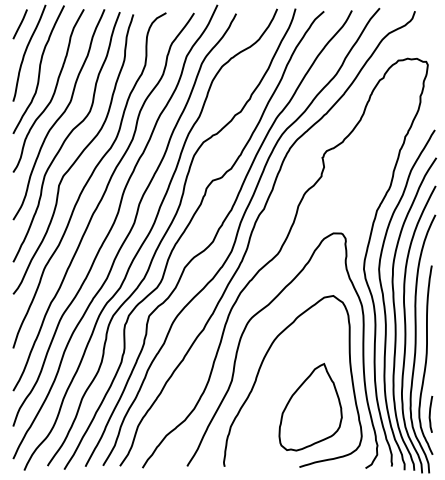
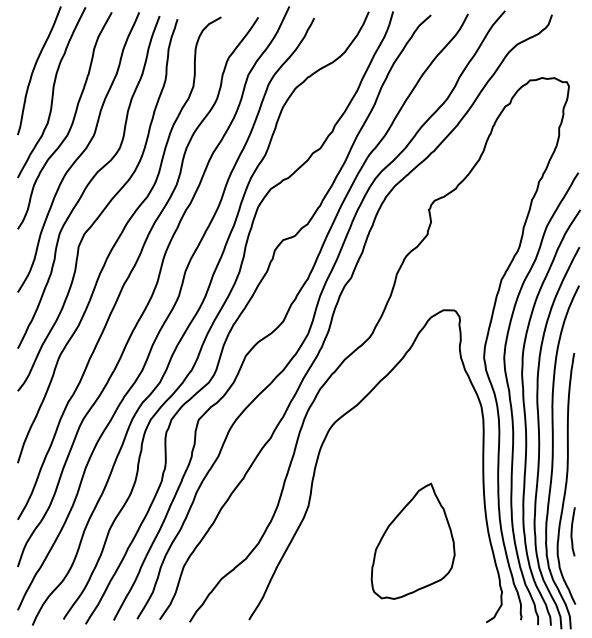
line: (19, 24) -> (26, 32), removed
curve: (260, 369) -> (346, 490), removed
curve: (430, 414) -> (572, 531), moved

